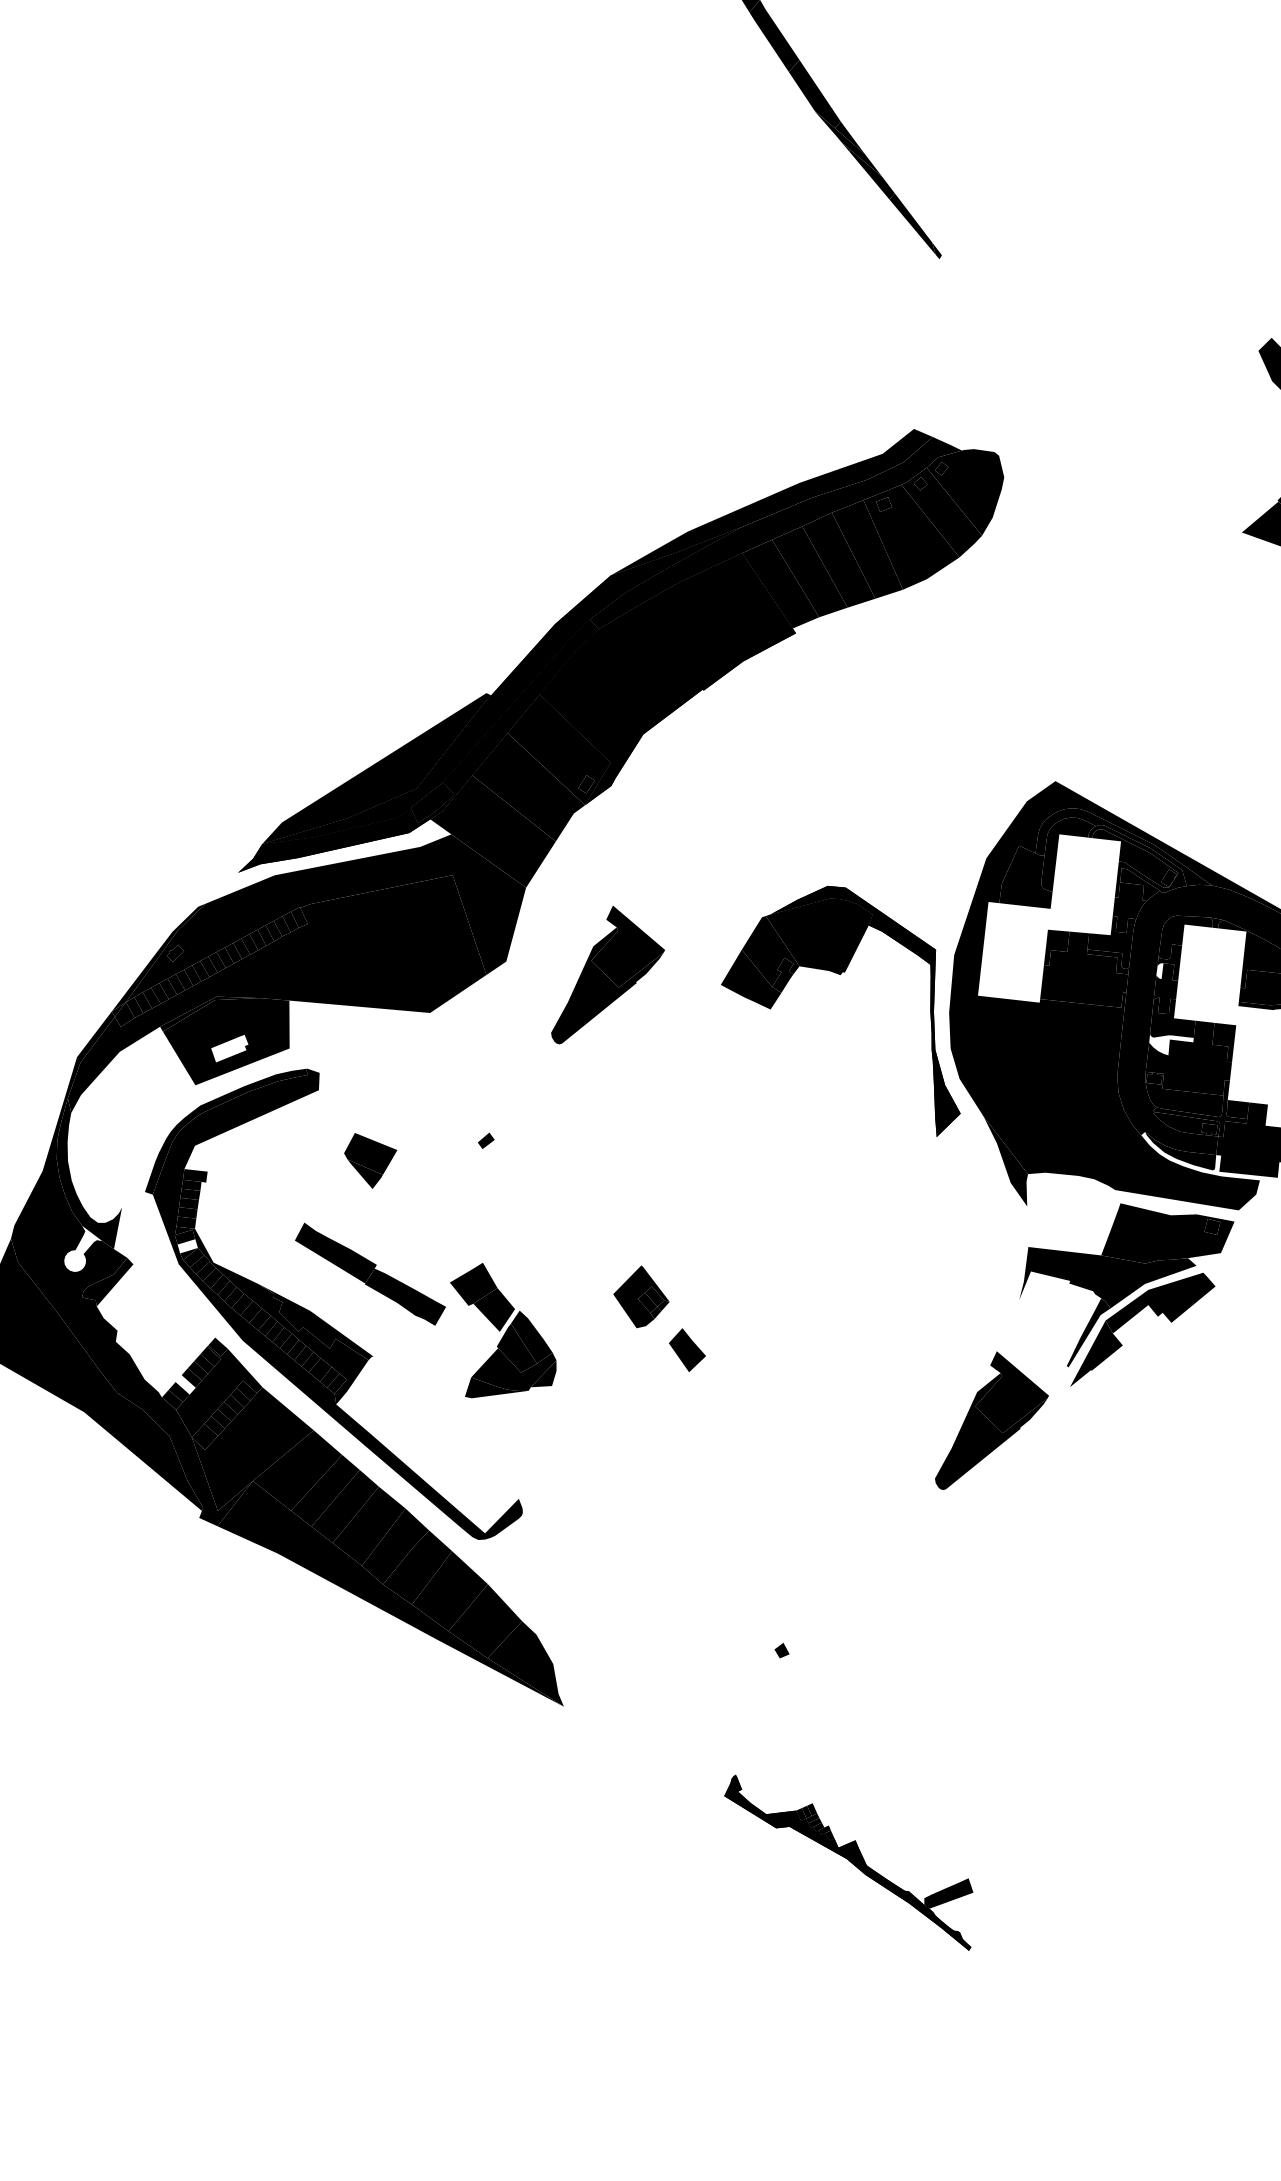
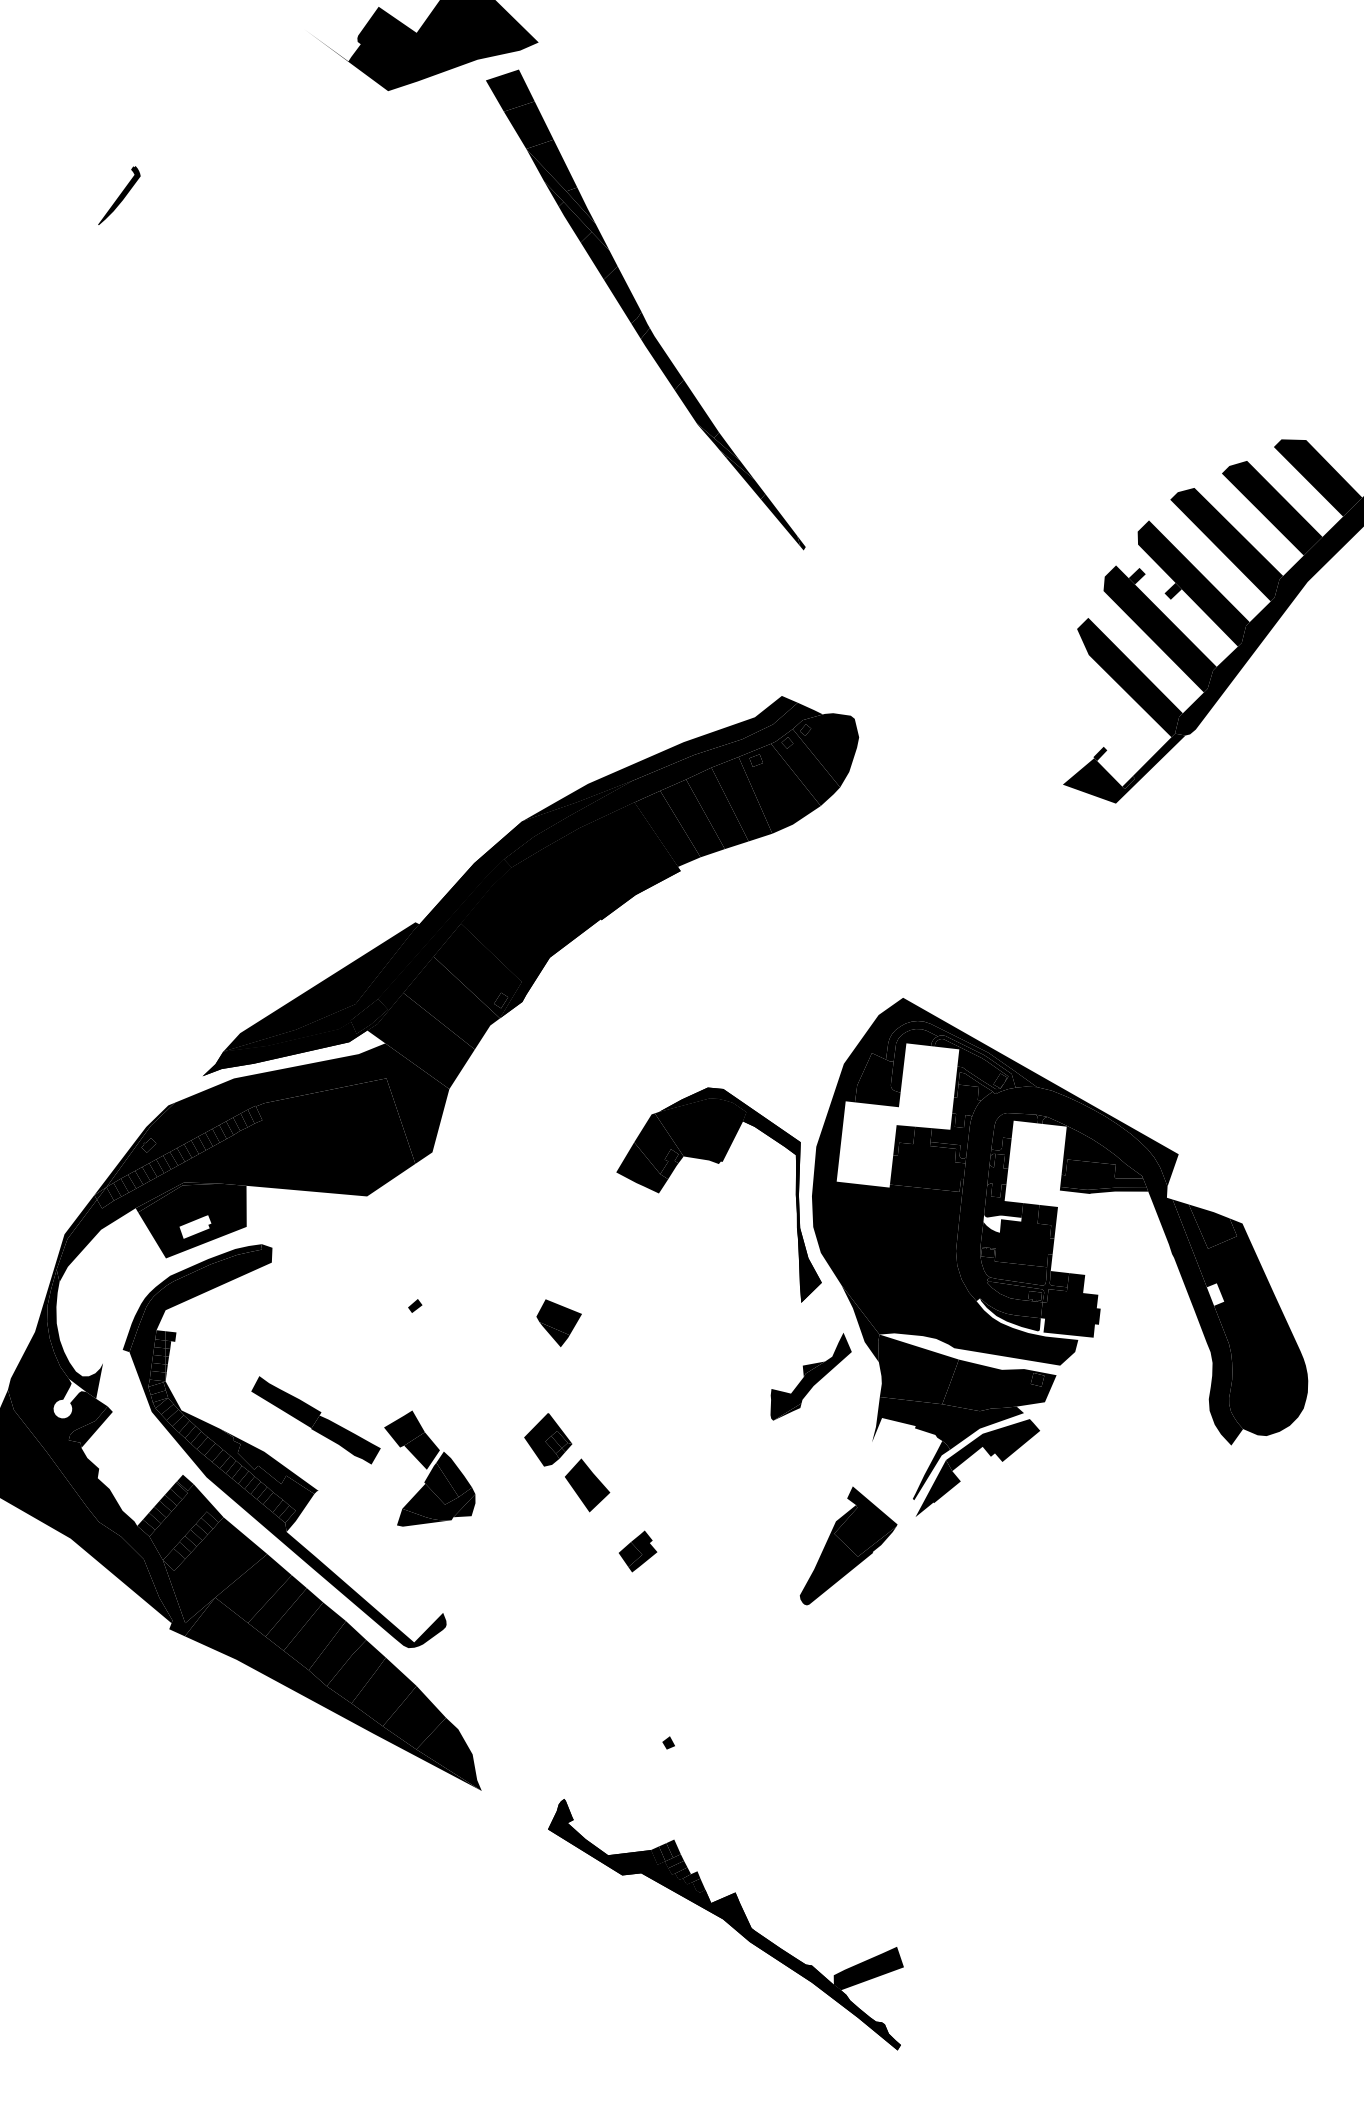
fill: (1159, 971) -> (992, 1160), added
part: (607, 974) -> (519, 1163), removed
part: (369, 1161) -> (558, 1323), moved
fill: (1073, 1214) -> (918, 1369), added
part: (947, 1223) -> (810, 1376), added
fill: (187, 1246) -> (159, 1396), added
part: (687, 1350) -> (587, 1485), size x1.43
fill: (185, 1384) -> (157, 1514), added
part: (746, 1427) -> (638, 1551), added
part: (848, 1862) -> (725, 1924), size x1.67

